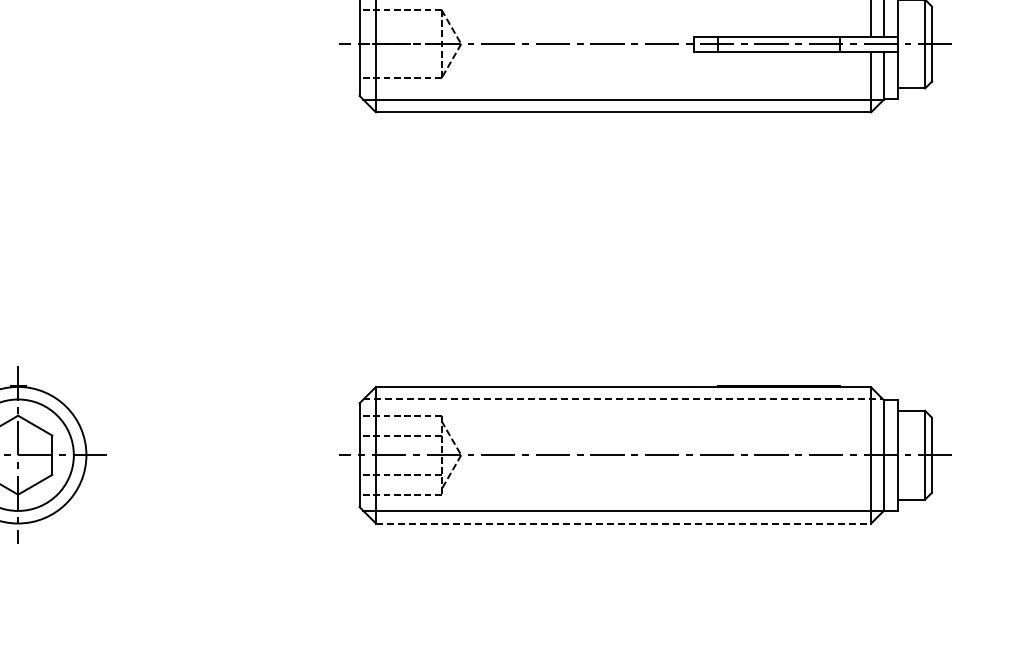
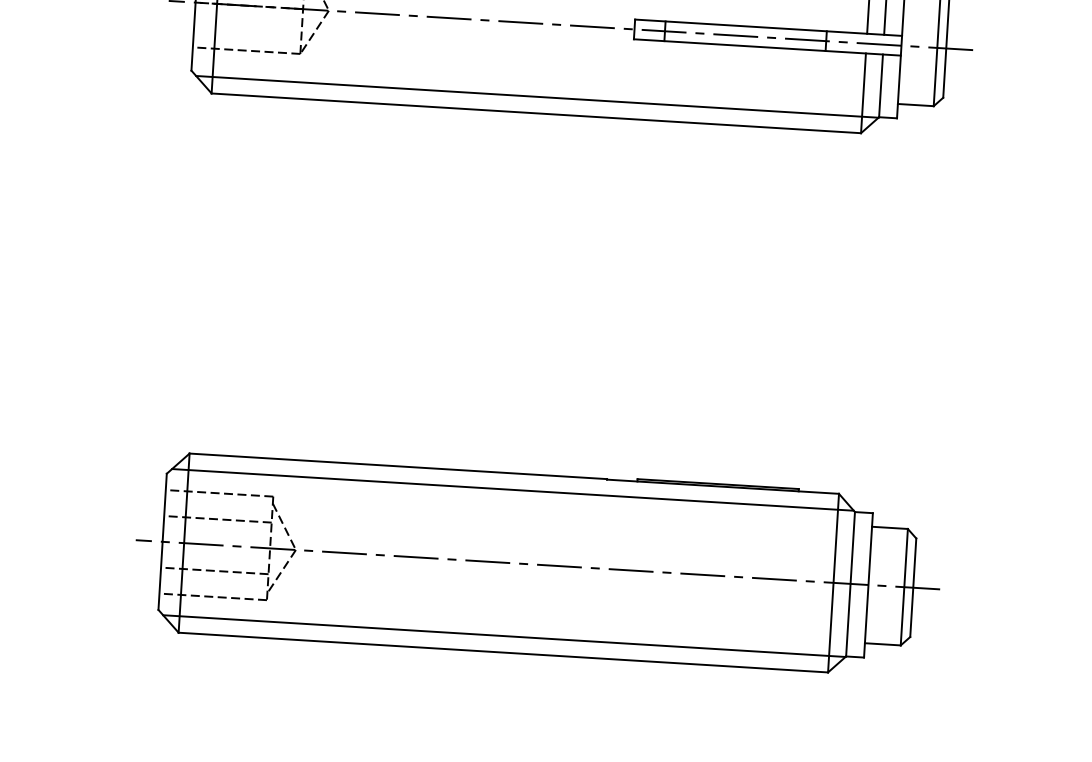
line: (623, 399) -> (513, 489), dashed -> solid
line: (623, 523) -> (503, 652), dashed -> solid

